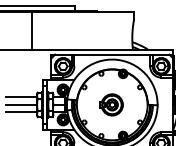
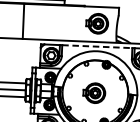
part: (111, 29) -> (97, 23), added
line: (112, 54) -> (97, 46), solid -> dashed

